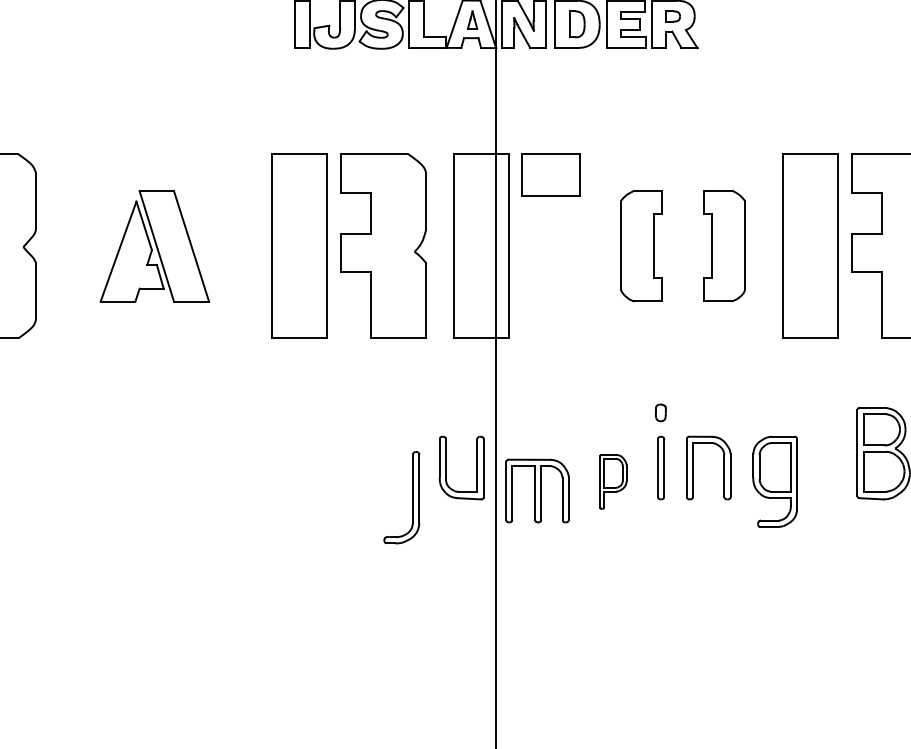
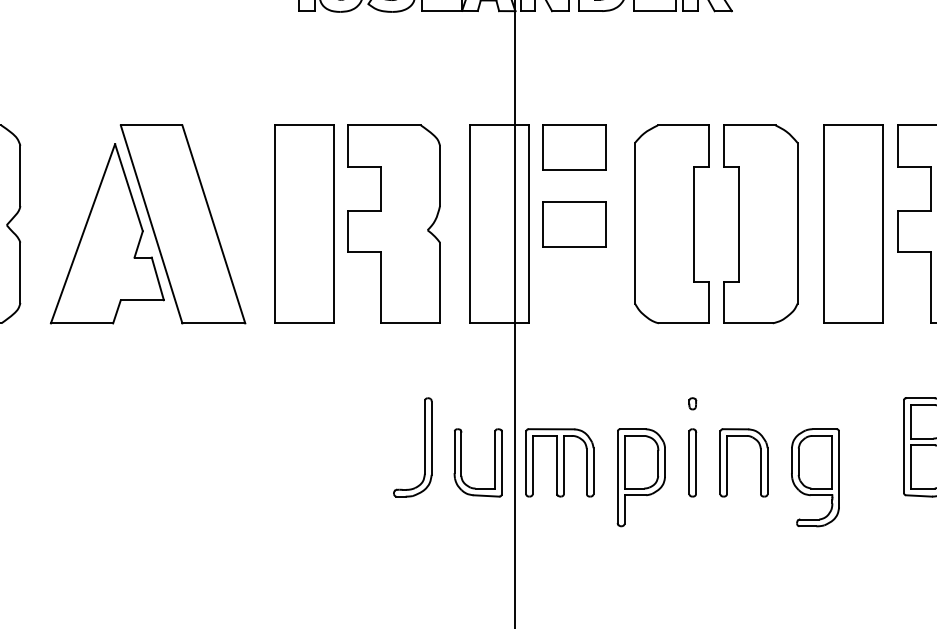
part: (641, 245) -> (671, 223), size x1.67
part: (724, 245) -> (760, 223), size x1.67
part: (154, 246) -> (147, 224), size x1.67
part: (550, 246) -> (573, 224), added
part: (661, 413) -> (693, 404), size x0.62
part: (613, 481) -> (641, 477), size x1.67
part: (537, 490) -> (559, 462), moved
part: (412, 497) -> (424, 447), moved

